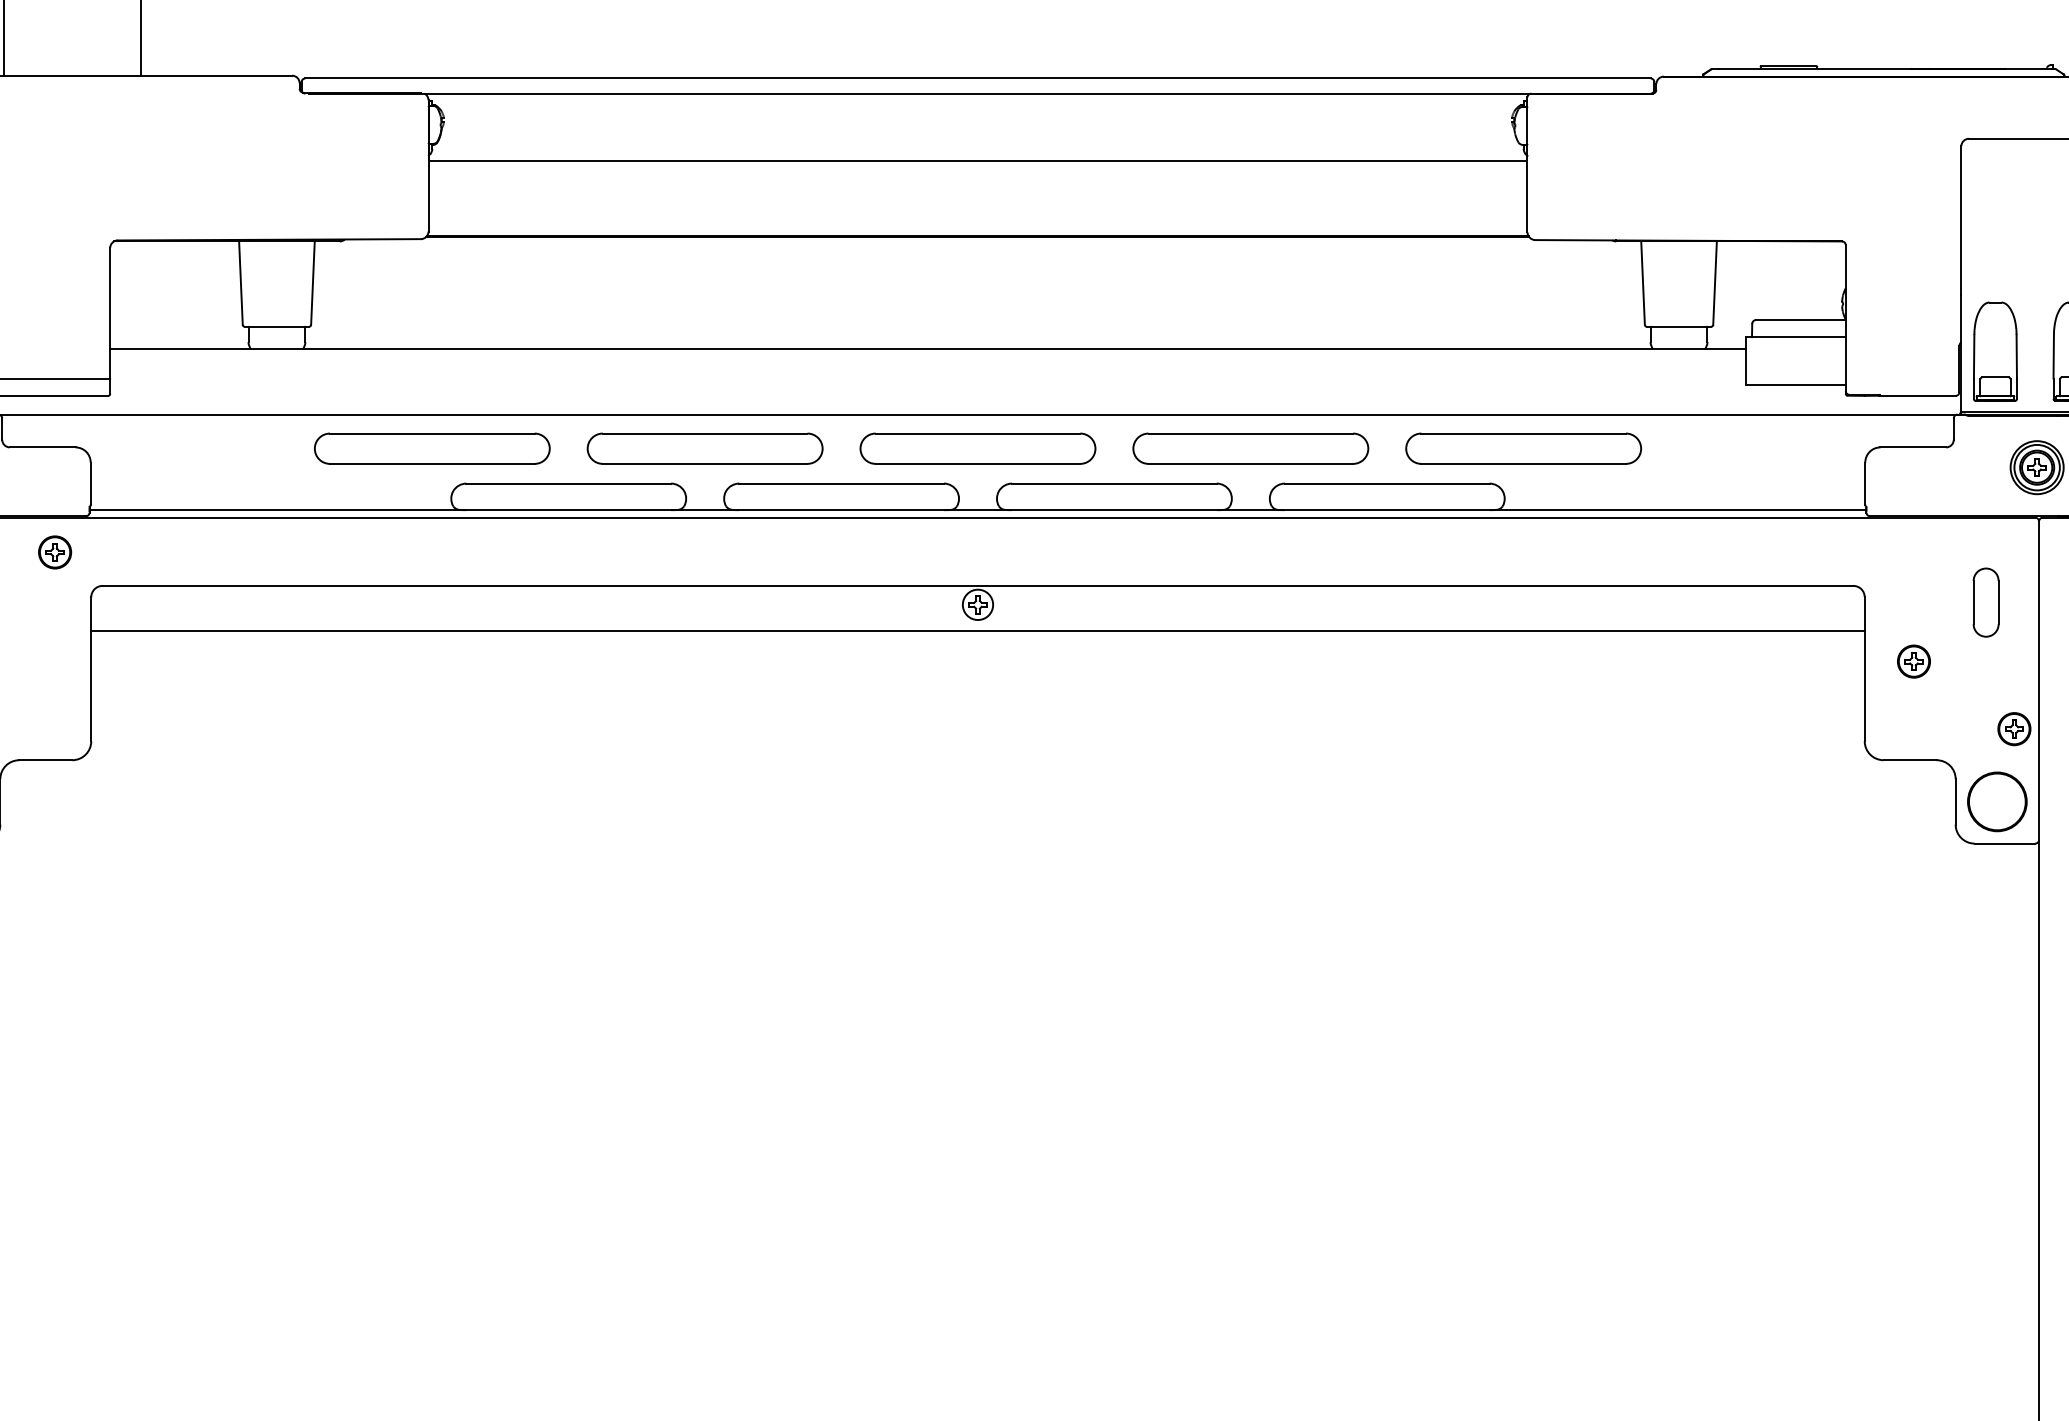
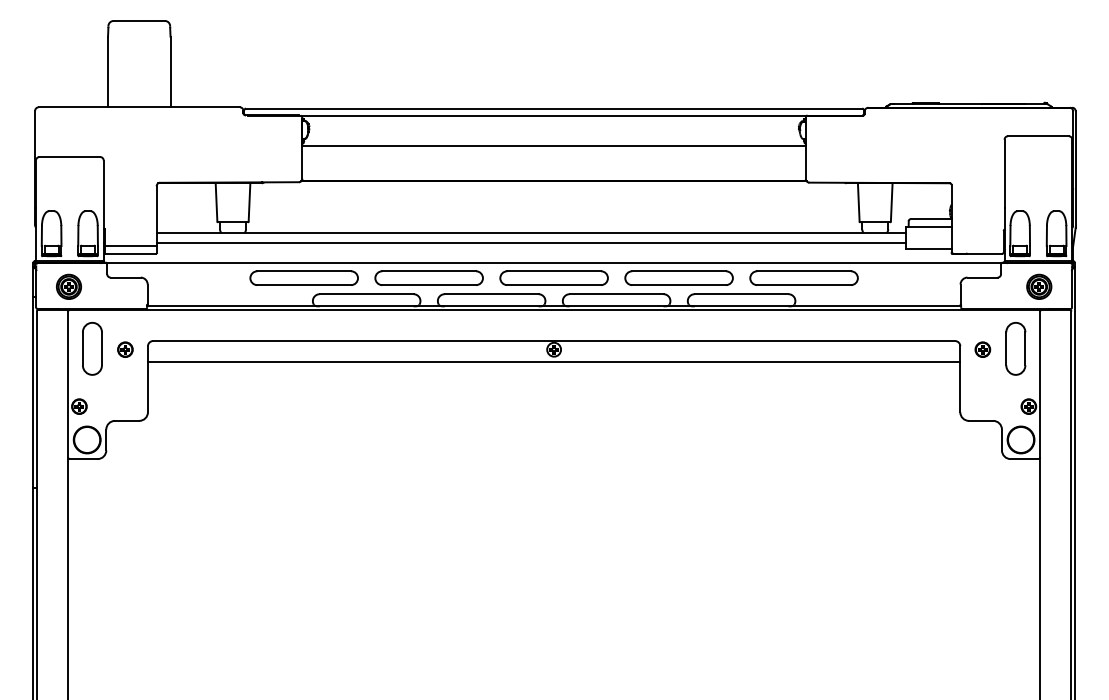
line: (928, 372) -> (531, 243), added
part: (55, 551) -> (125, 349), moved
part: (1985, 602) -> (1015, 348), size x1.67
part: (1913, 661) -> (982, 349), moved

